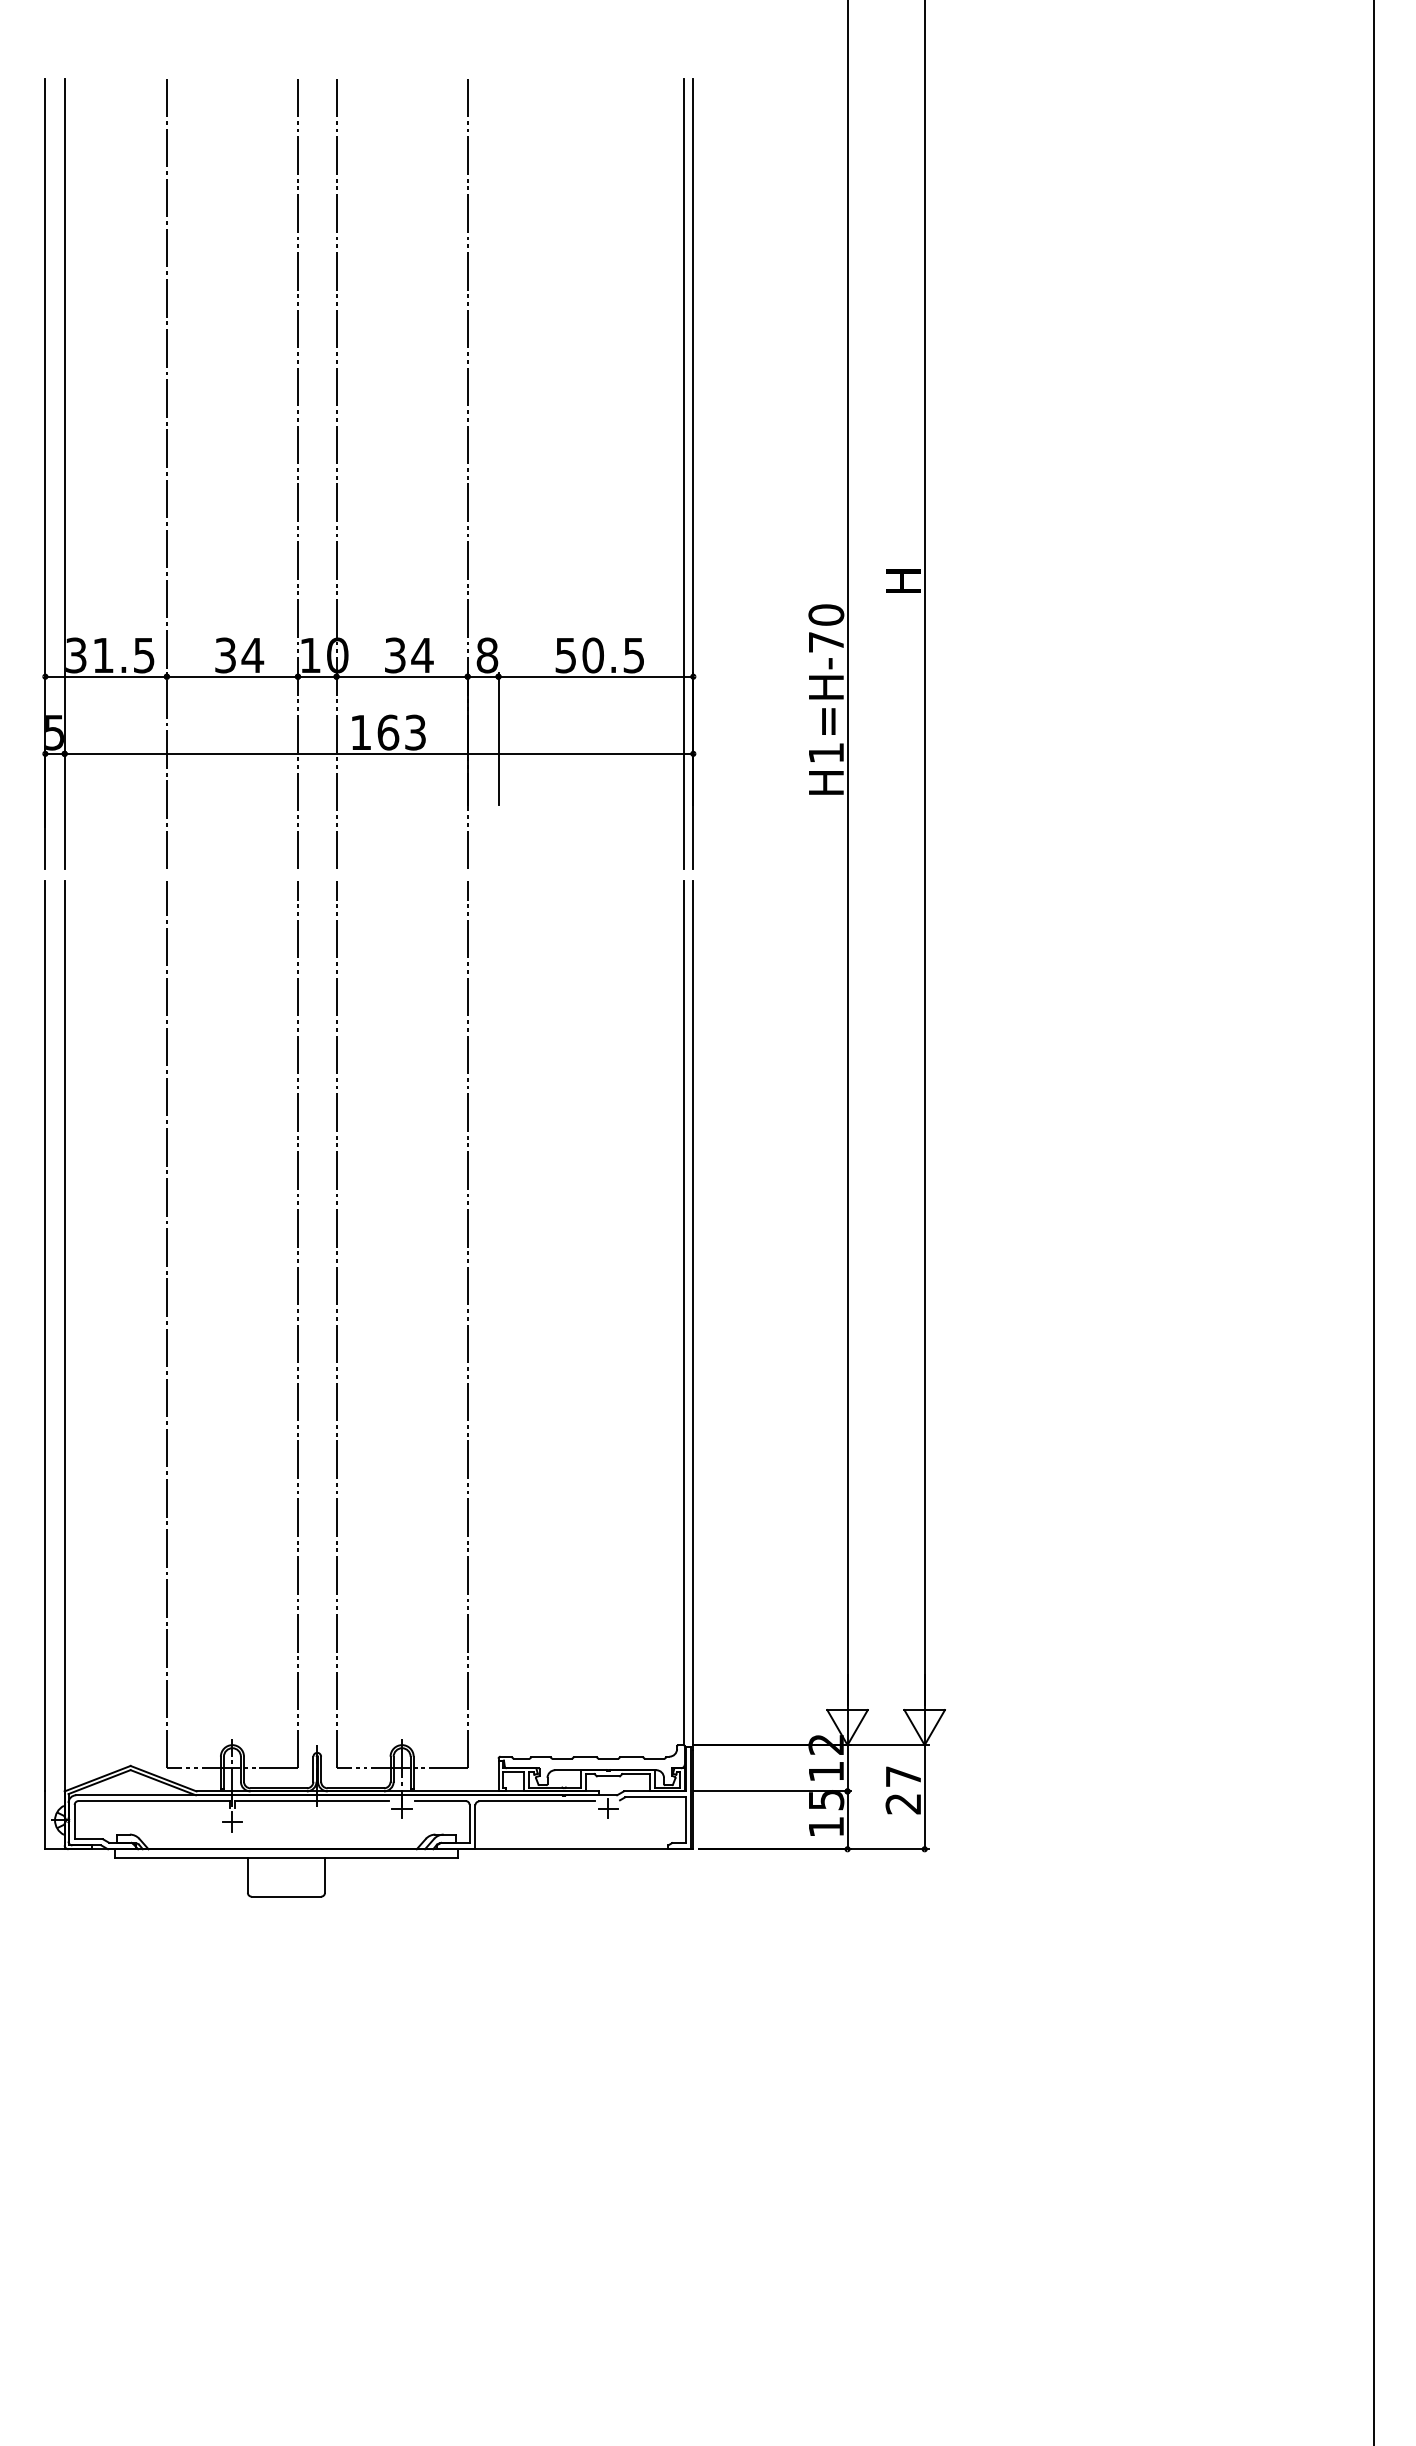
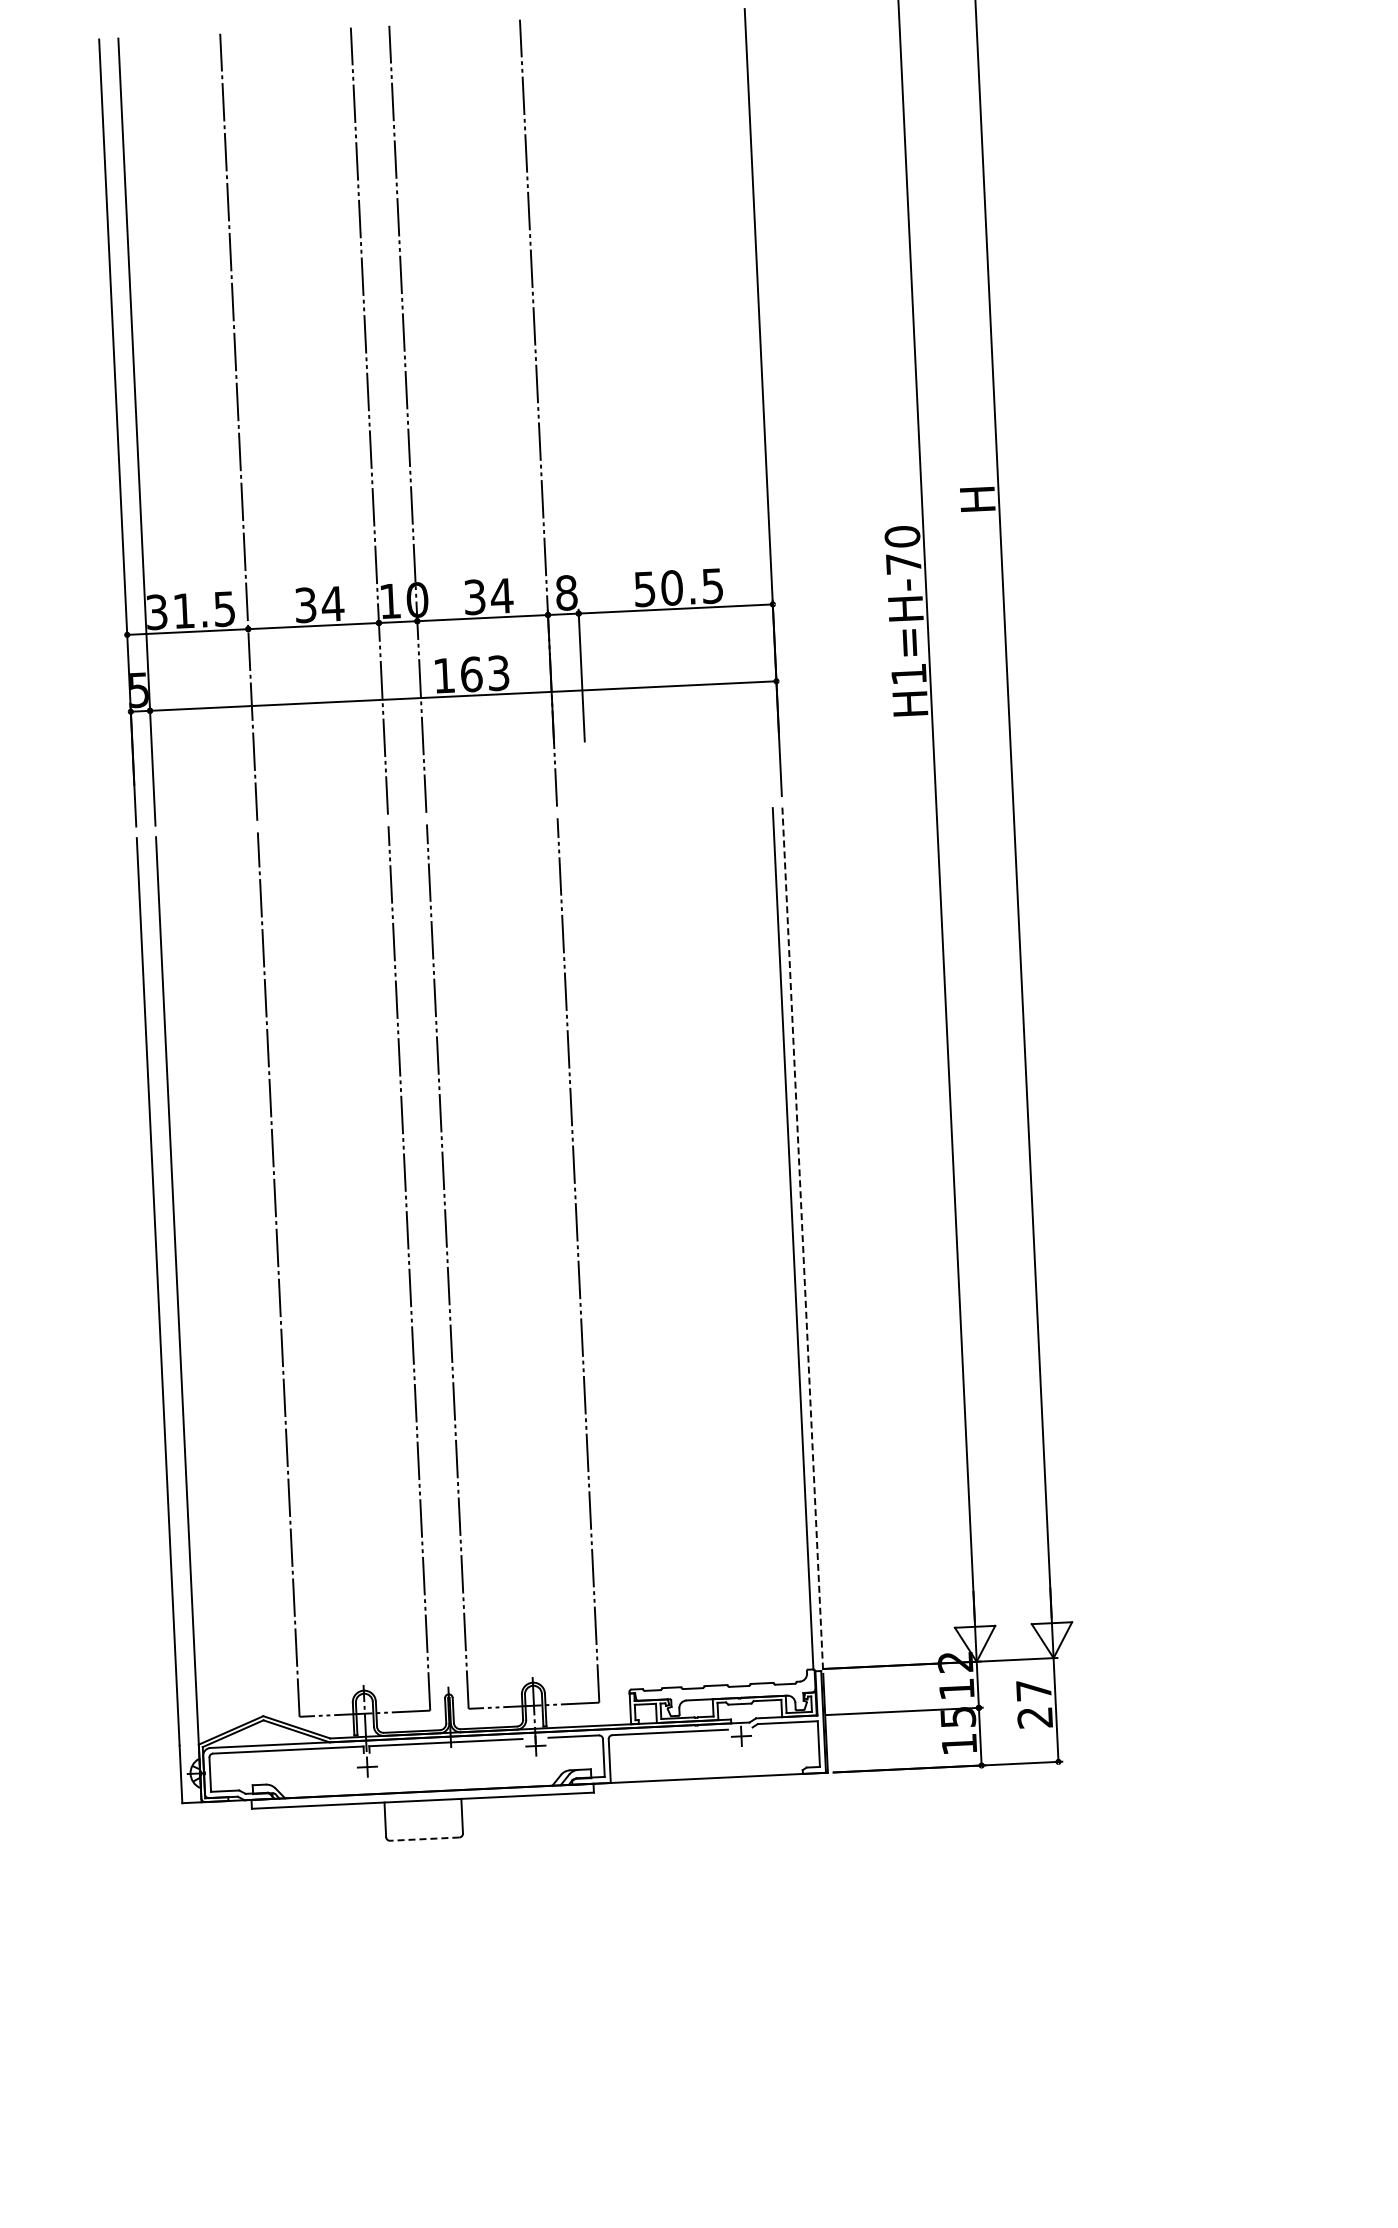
line: (683, 474) -> (753, 403), removed
line: (693, 1315) -> (803, 1240), solid -> dashed
line: (286, 1896) -> (424, 1838), solid -> dashed

